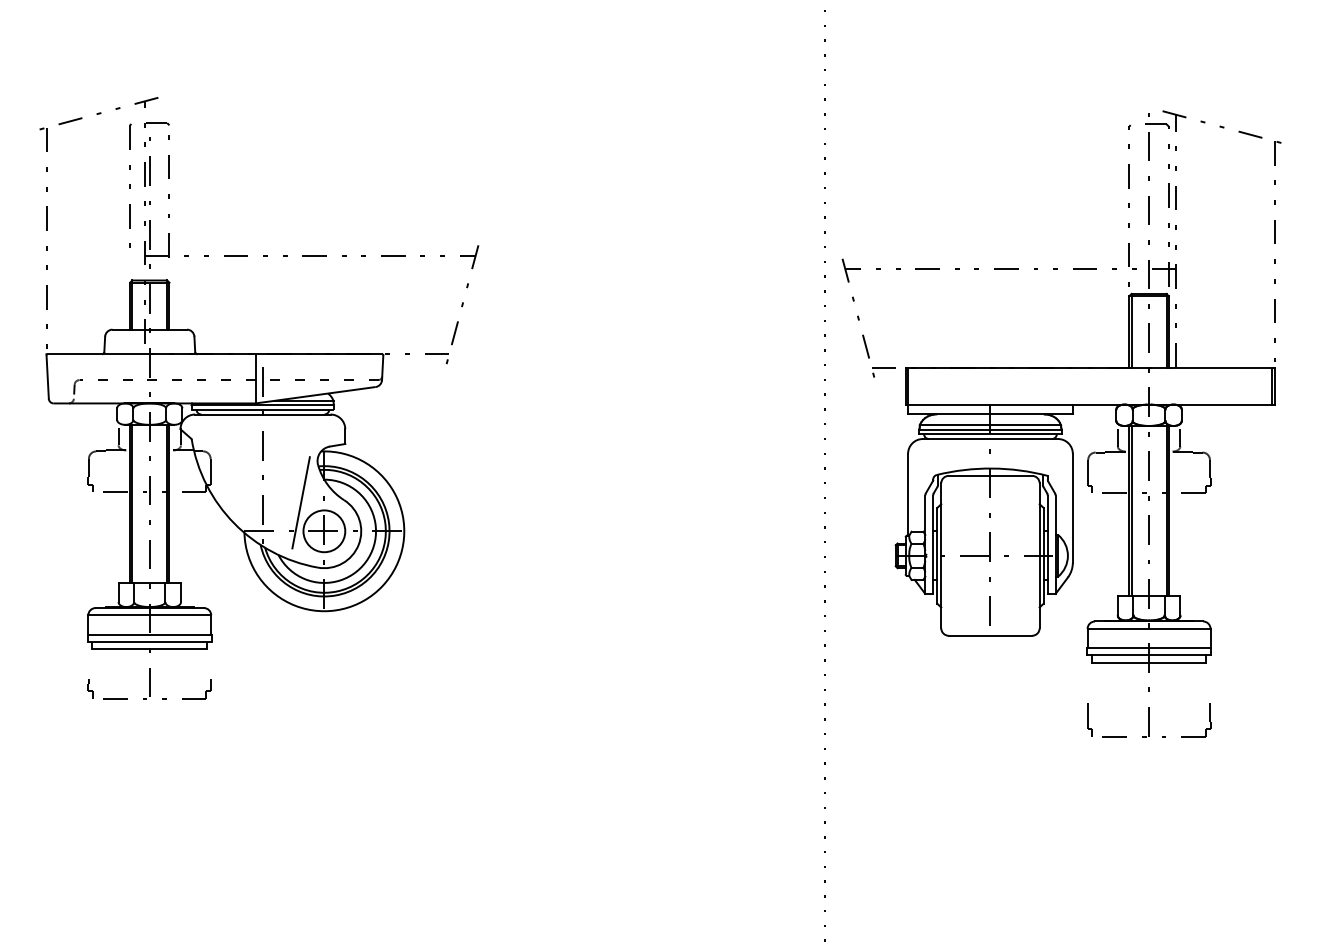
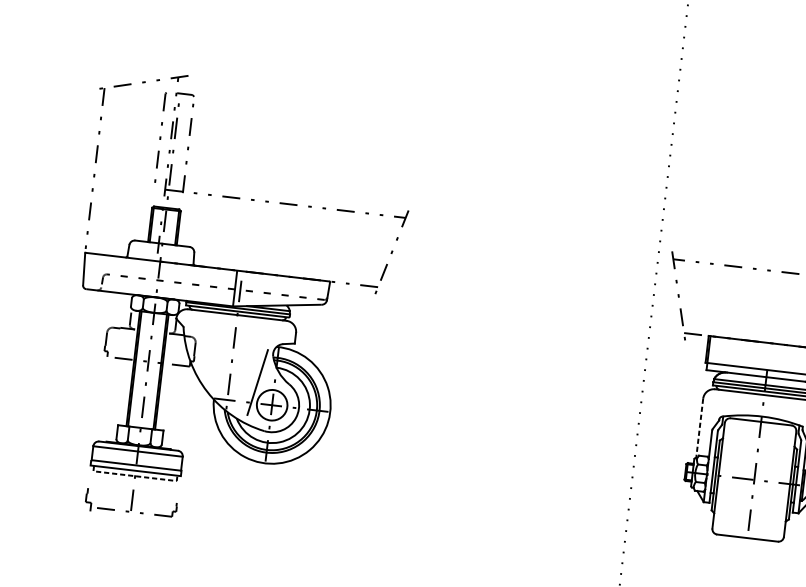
line: (908, 494) -> (700, 428), solid -> dashed
line: (150, 649) -> (135, 476), solid -> dashed
part: (90, 688) -> (88, 499), size x1.6

